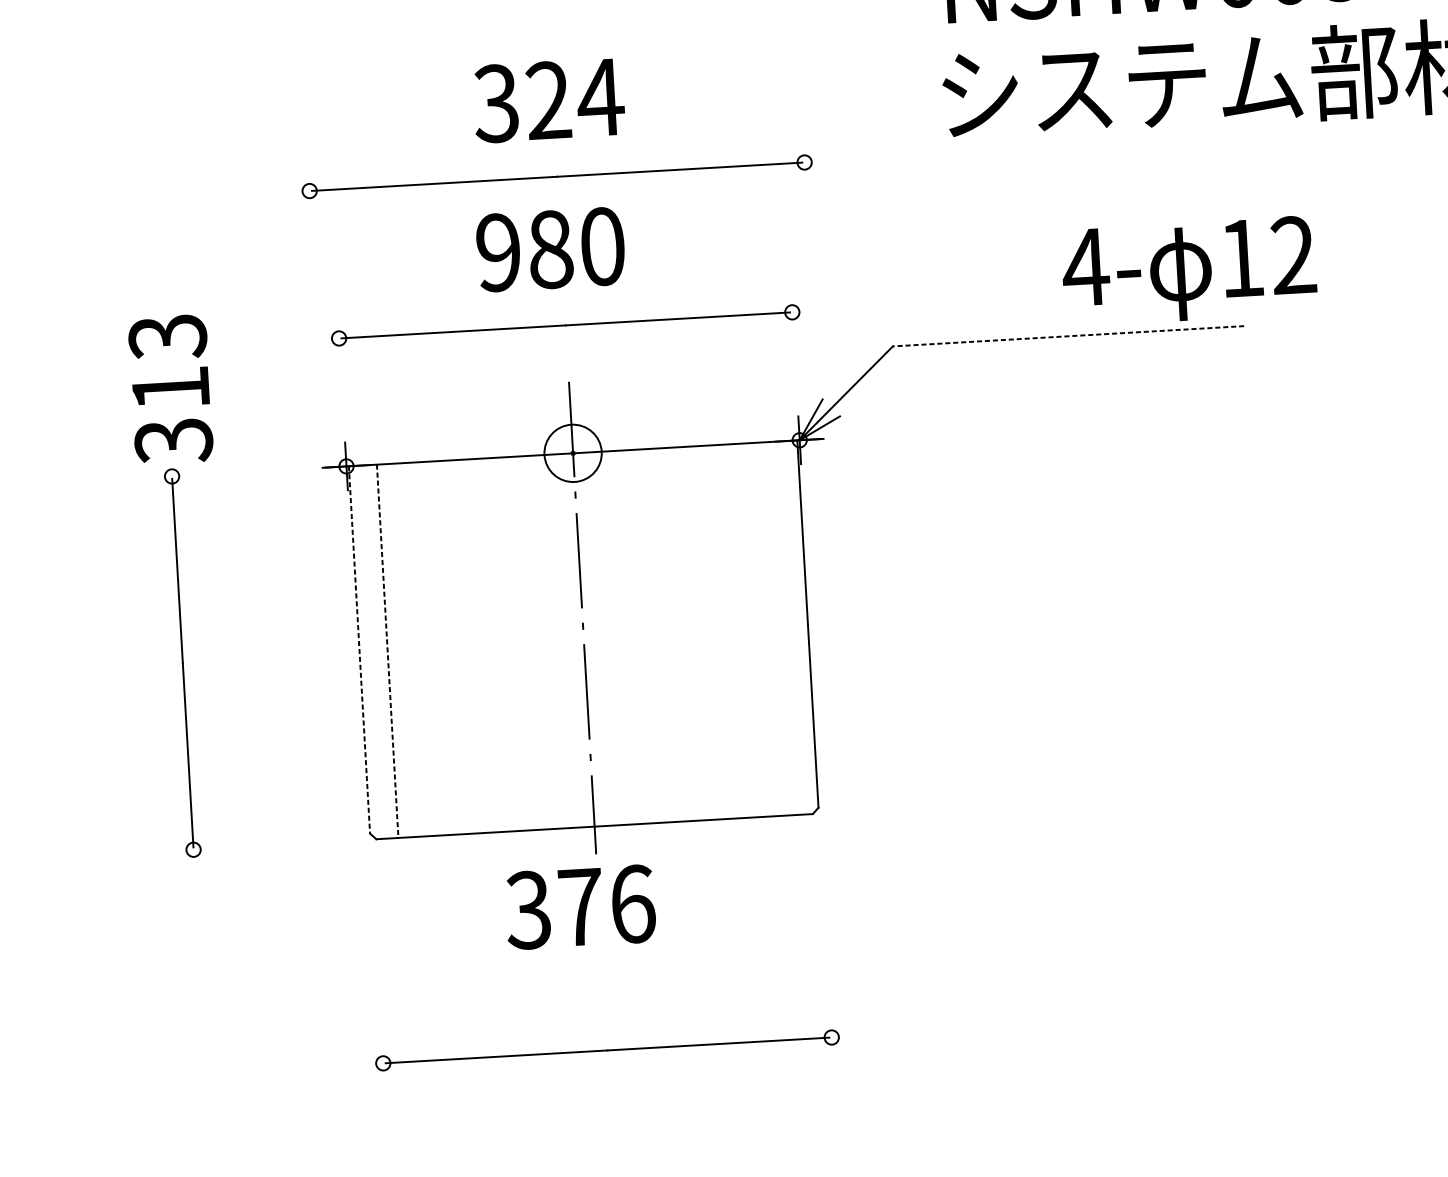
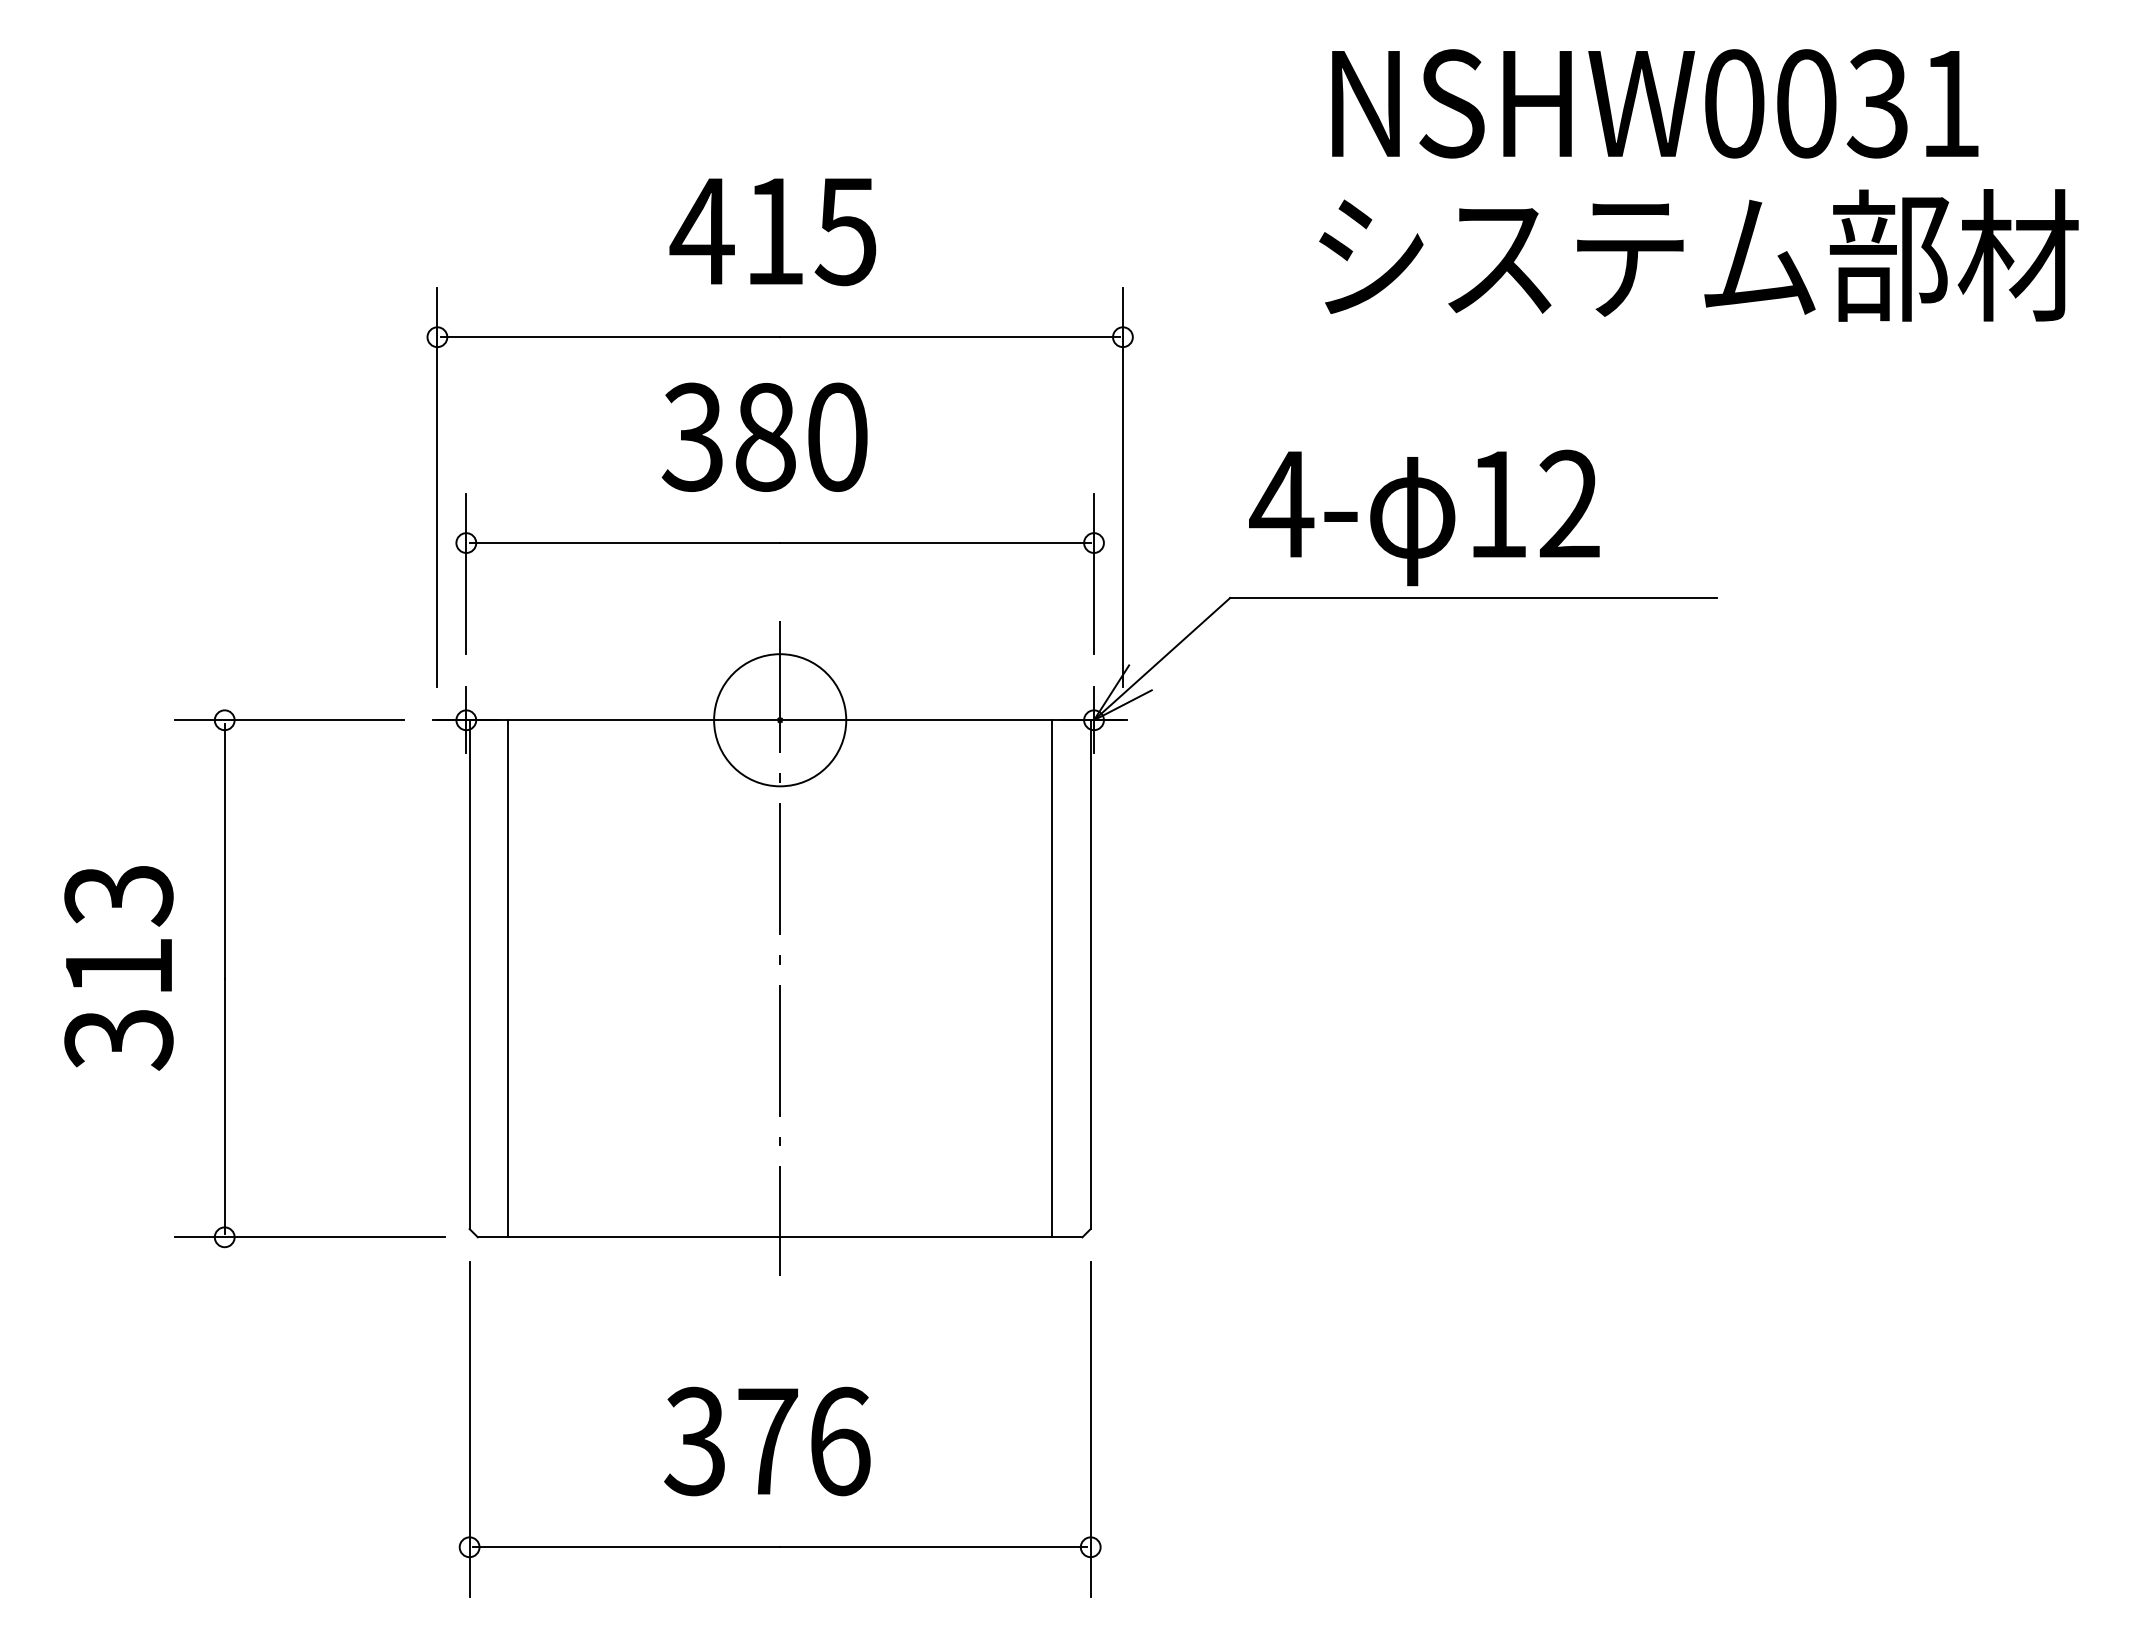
text: (547, 100) -> (773, 231), 324 -> 415
text: (497, 252) -> (691, 436), 980 -> 380
text: (1189, 270) -> (1424, 517), moved
line: (810, 271) -> (1122, 487), added
line: (316, 299) -> (437, 487), added
line: (793, 334) -> (1094, 573), added
line: (1067, 336) -> (1472, 598), dashed -> solid
line: (340, 360) -> (466, 573), added
text: (170, 389) -> (118, 968), moved
circle: (573, 453) -> (780, 720), size x1.67
line: (218, 473) -> (289, 720), added
line: (779, 628) -> (1051, 978), added
line: (359, 650) -> (469, 975), dashed -> solid
line: (387, 651) -> (508, 978), dashed -> solid
line: (254, 846) -> (309, 1237), added
text: (580, 907) -> (767, 1441), moved
line: (826, 952) -> (1090, 1429), added
line: (378, 978) -> (469, 1429), added

